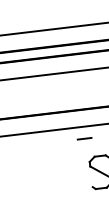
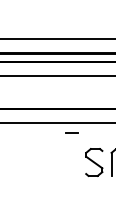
line: (83, 138) -> (71, 132), moved

